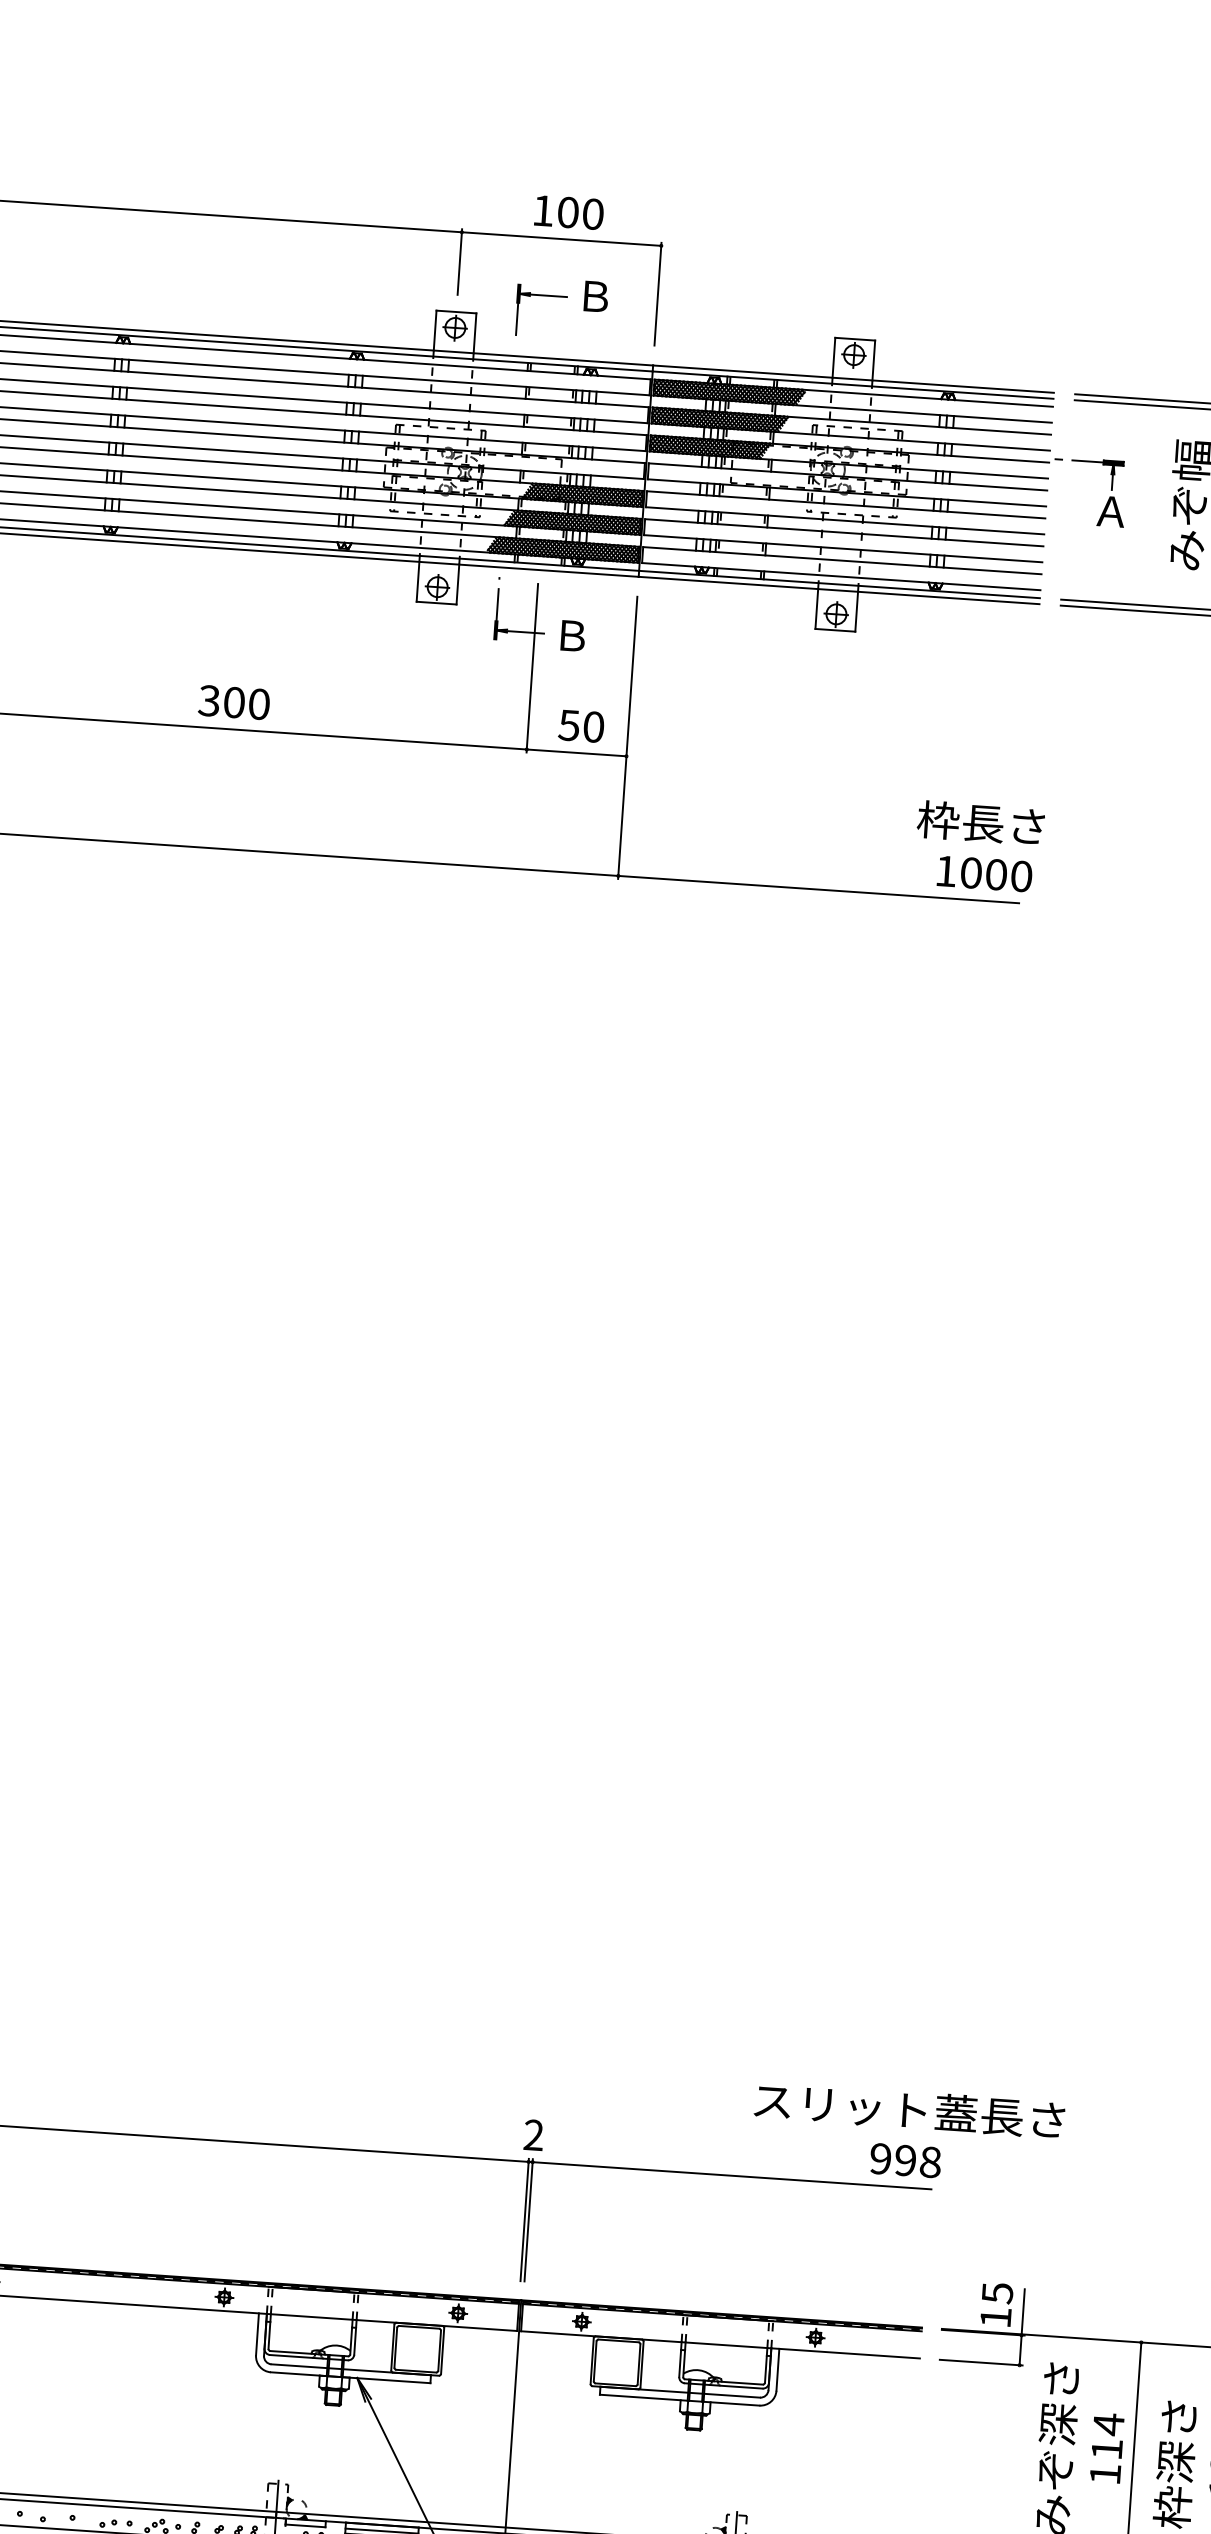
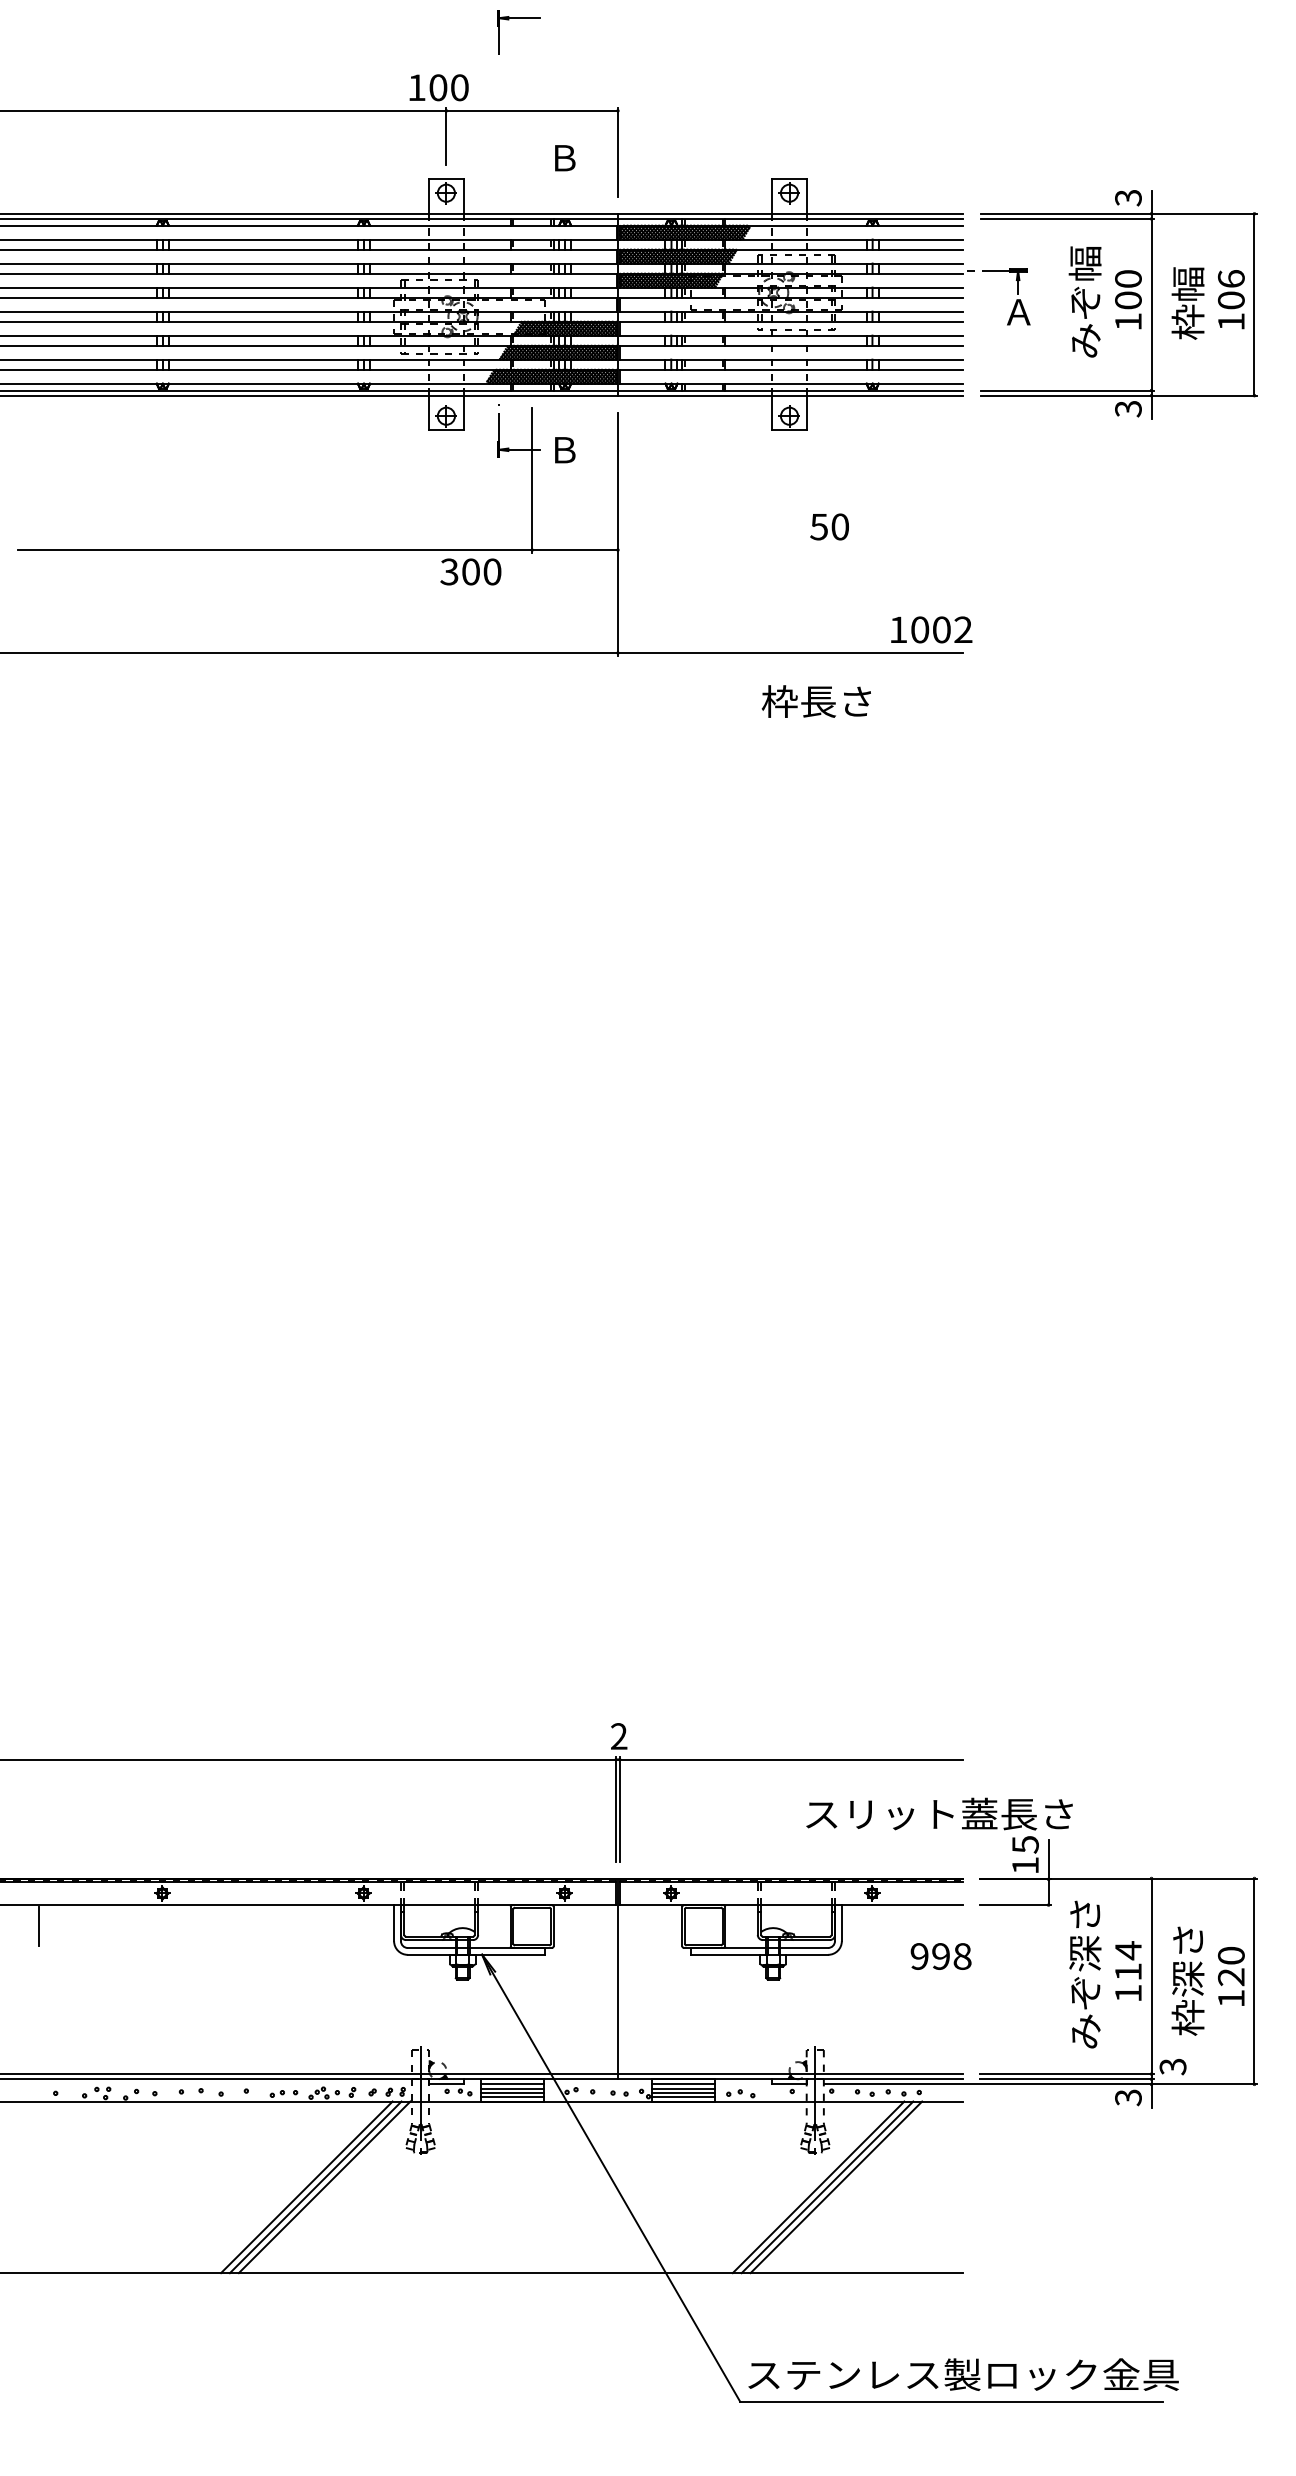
text: (568, 212) -> (438, 87), moved
part: (541, 295) -> (518, 18), moved
text: (233, 702) -> (470, 571), moved
text: (581, 725) -> (829, 526), moved
text: (979, 822) -> (815, 701), moved
text: (1021, 875) -> (963, 629), 1000 -> 1002
text: (909, 2109) -> (939, 1813), moved
text: (904, 2160) -> (940, 1956), moved

